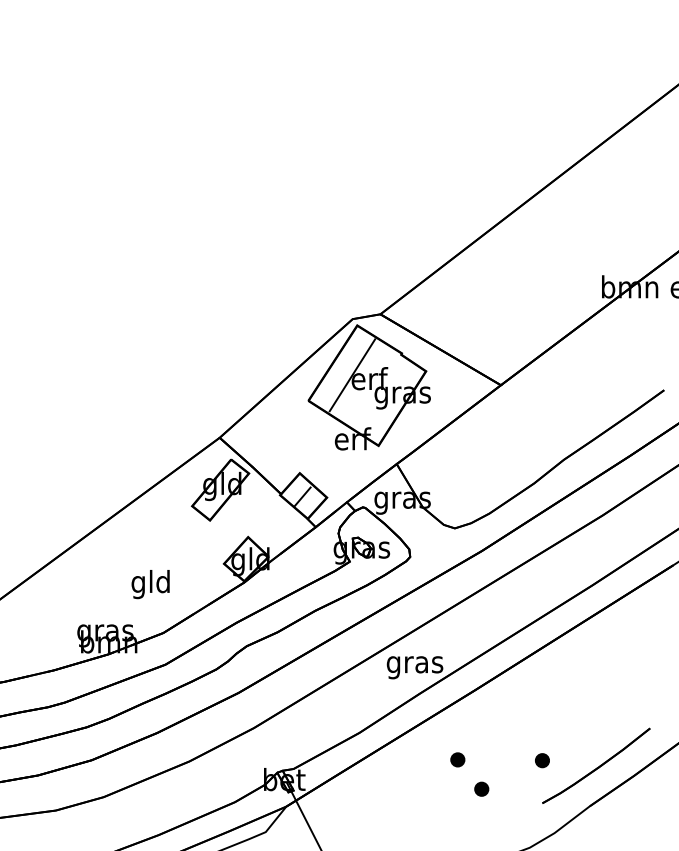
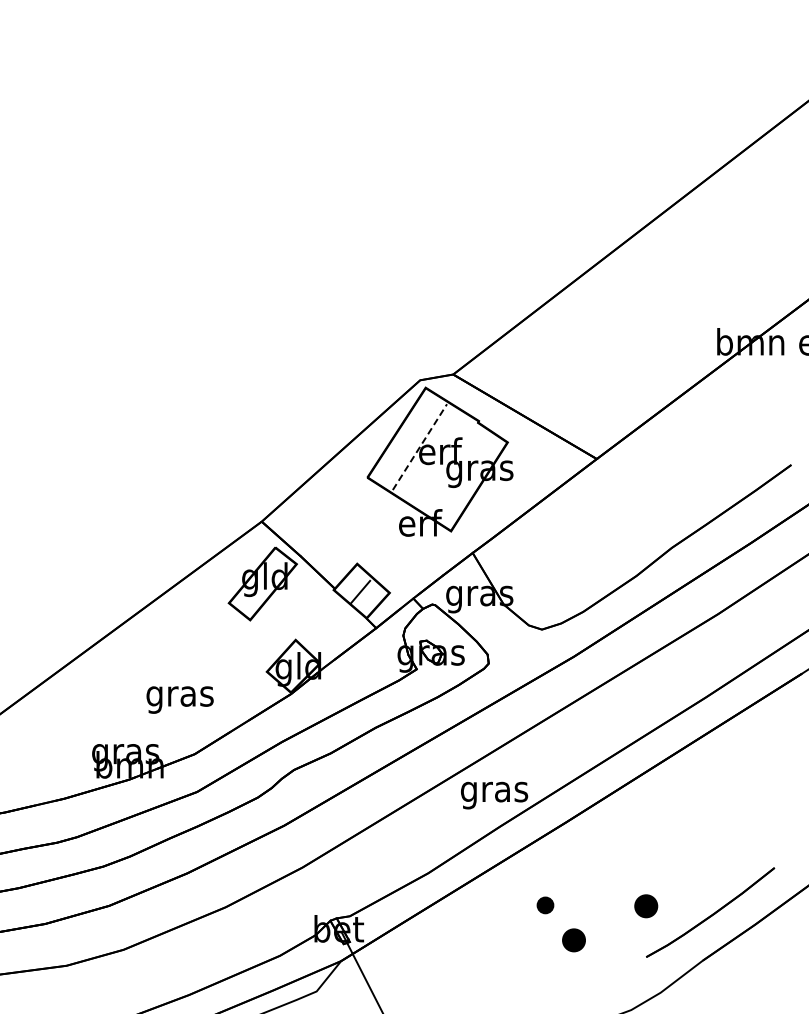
line: (352, 375) -> (419, 447), solid -> dashed
text: (150, 584) -> (179, 696), gld -> gras
part: (542, 760) -> (646, 906), size x1.4
part: (481, 789) -> (573, 940), size x1.4

